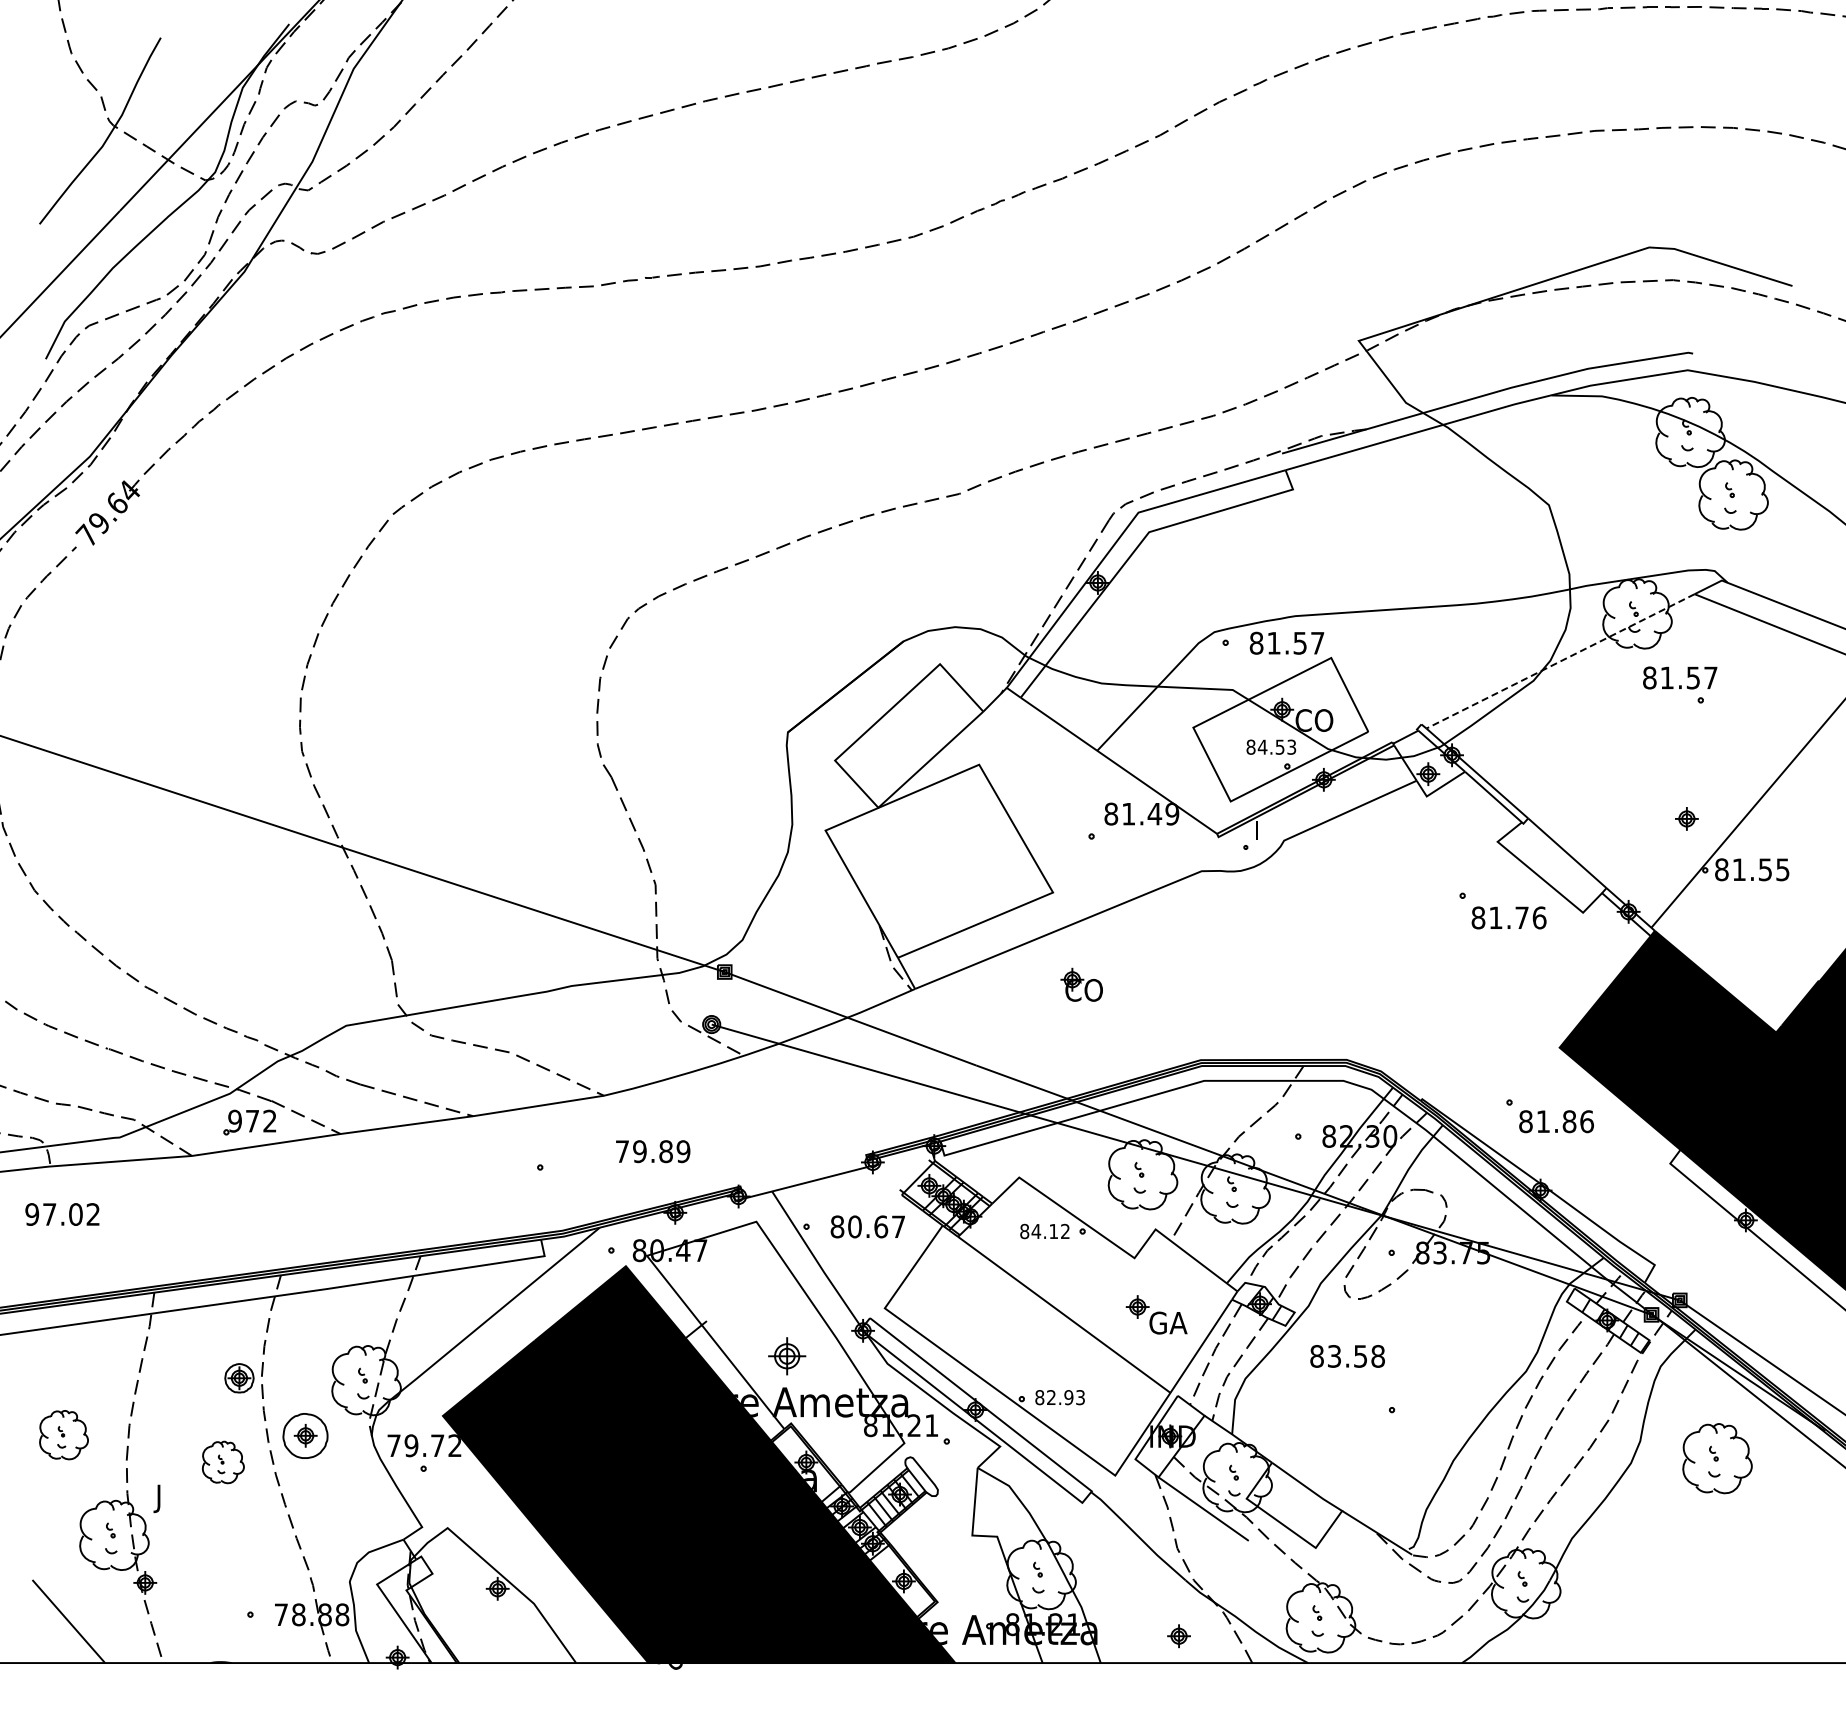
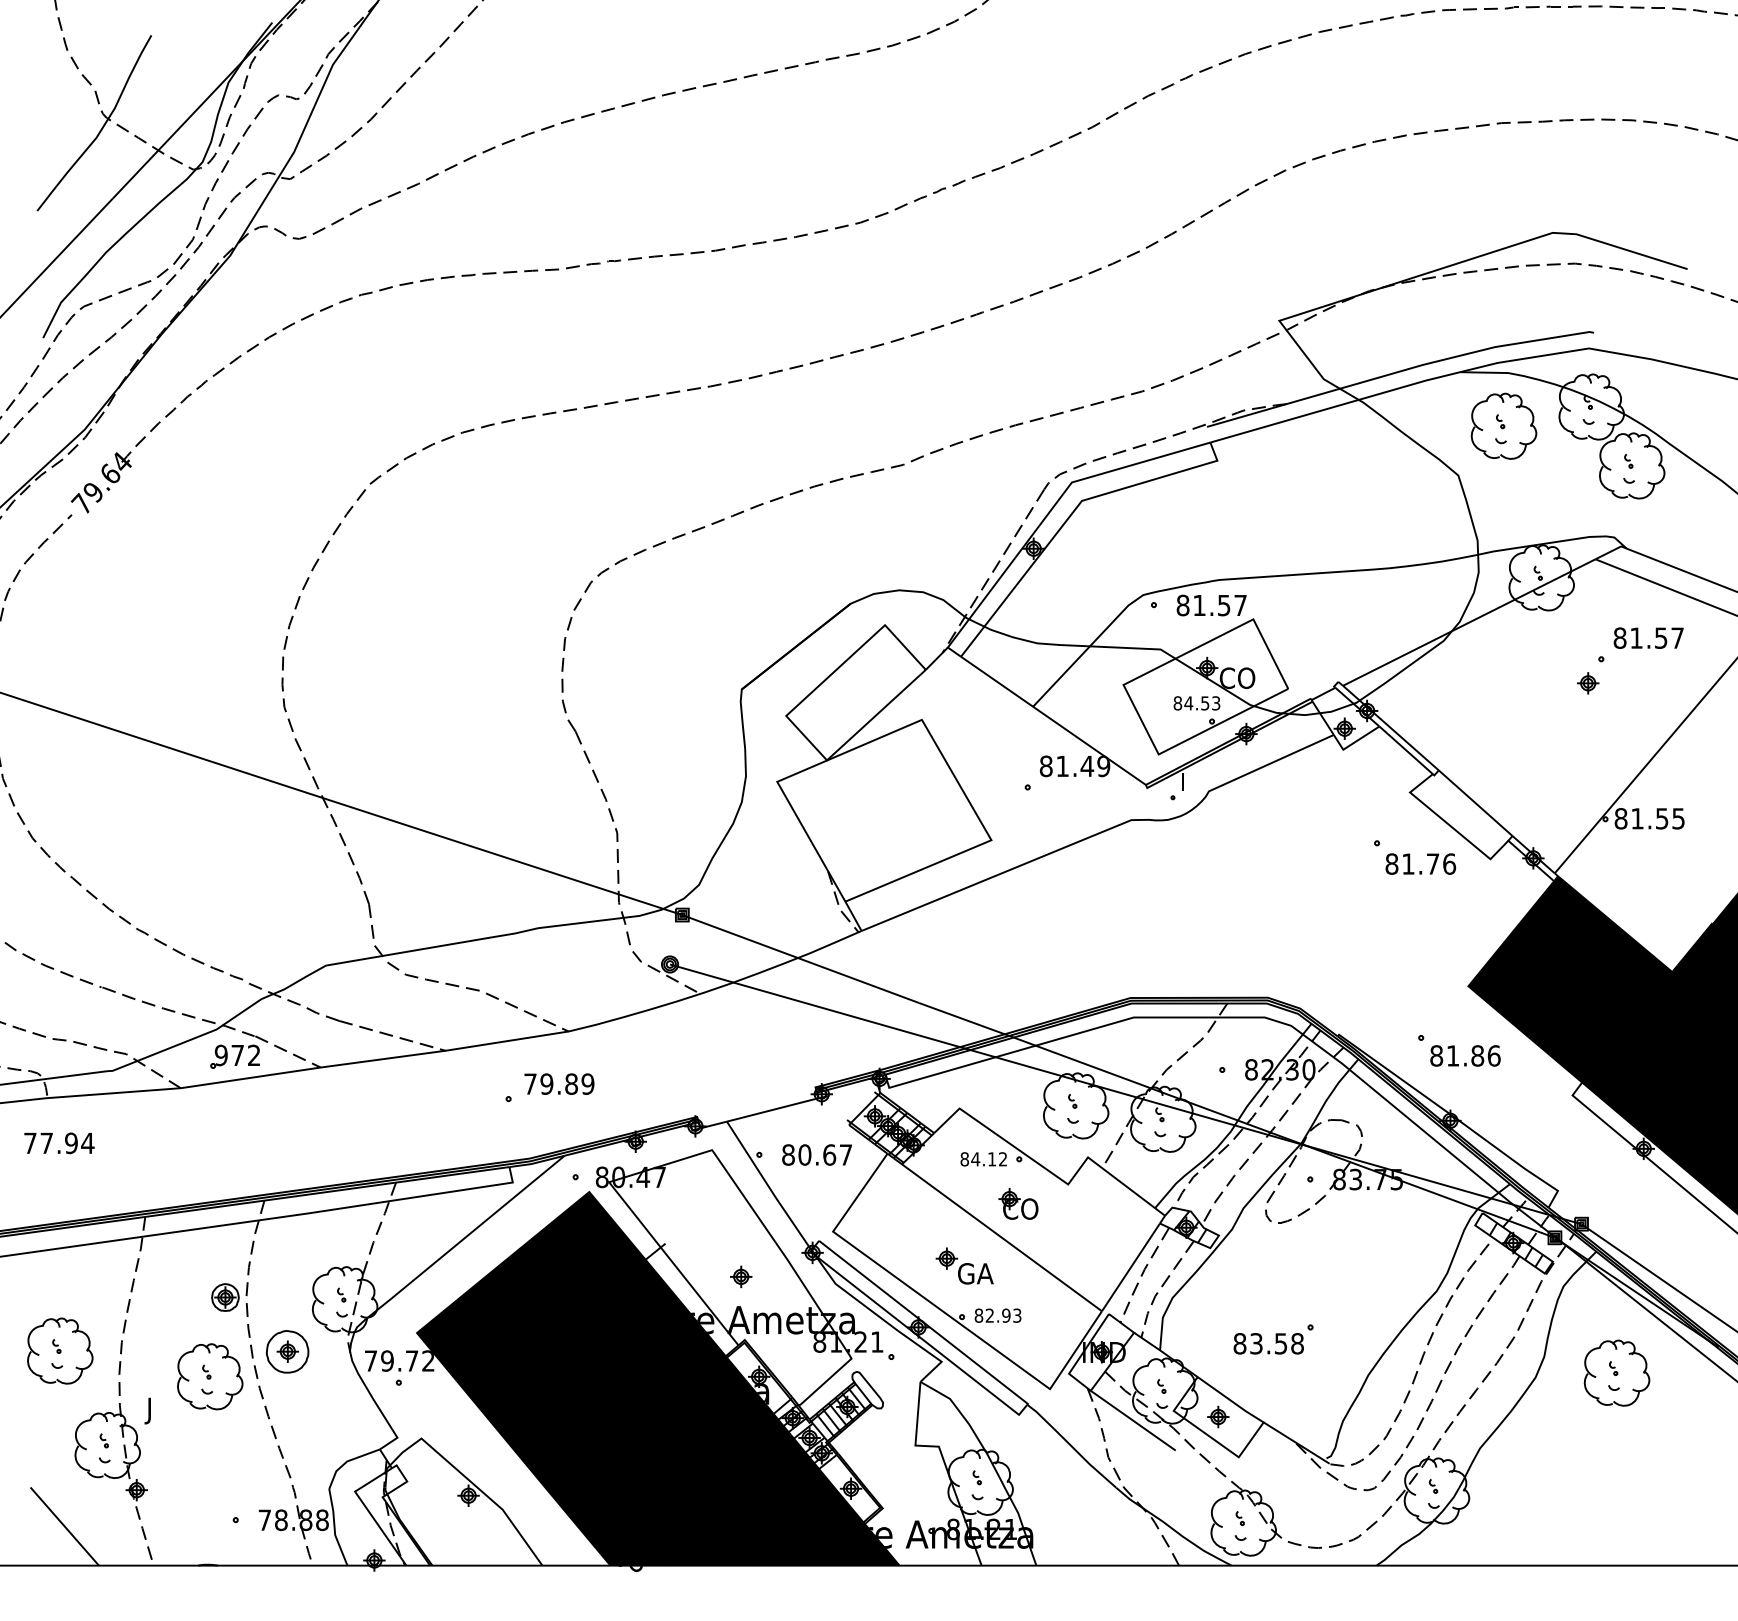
part: (1597, 452) -> (1504, 425), added
line: (1560, 661) -> (1469, 622), dashed -> solid
text: (1680, 677) -> (1649, 637), moved
part: (1686, 818) -> (1587, 682), moved
part: (1081, 984) -> (1018, 1203), moved
text: (653, 1151) -> (559, 1084), moved
text: (62, 1214) -> (58, 1143), 97.02 -> 77.94
part: (1156, 1314) -> (964, 1265), moved
part: (787, 1356) -> (741, 1277), size x0.62
text: (1347, 1356) -> (1268, 1343), moved
part: (63, 1434) -> (59, 1350), size x1.43
part: (223, 1462) -> (210, 1376), size x1.67
part: (1178, 1636) -> (1217, 1417), moved

